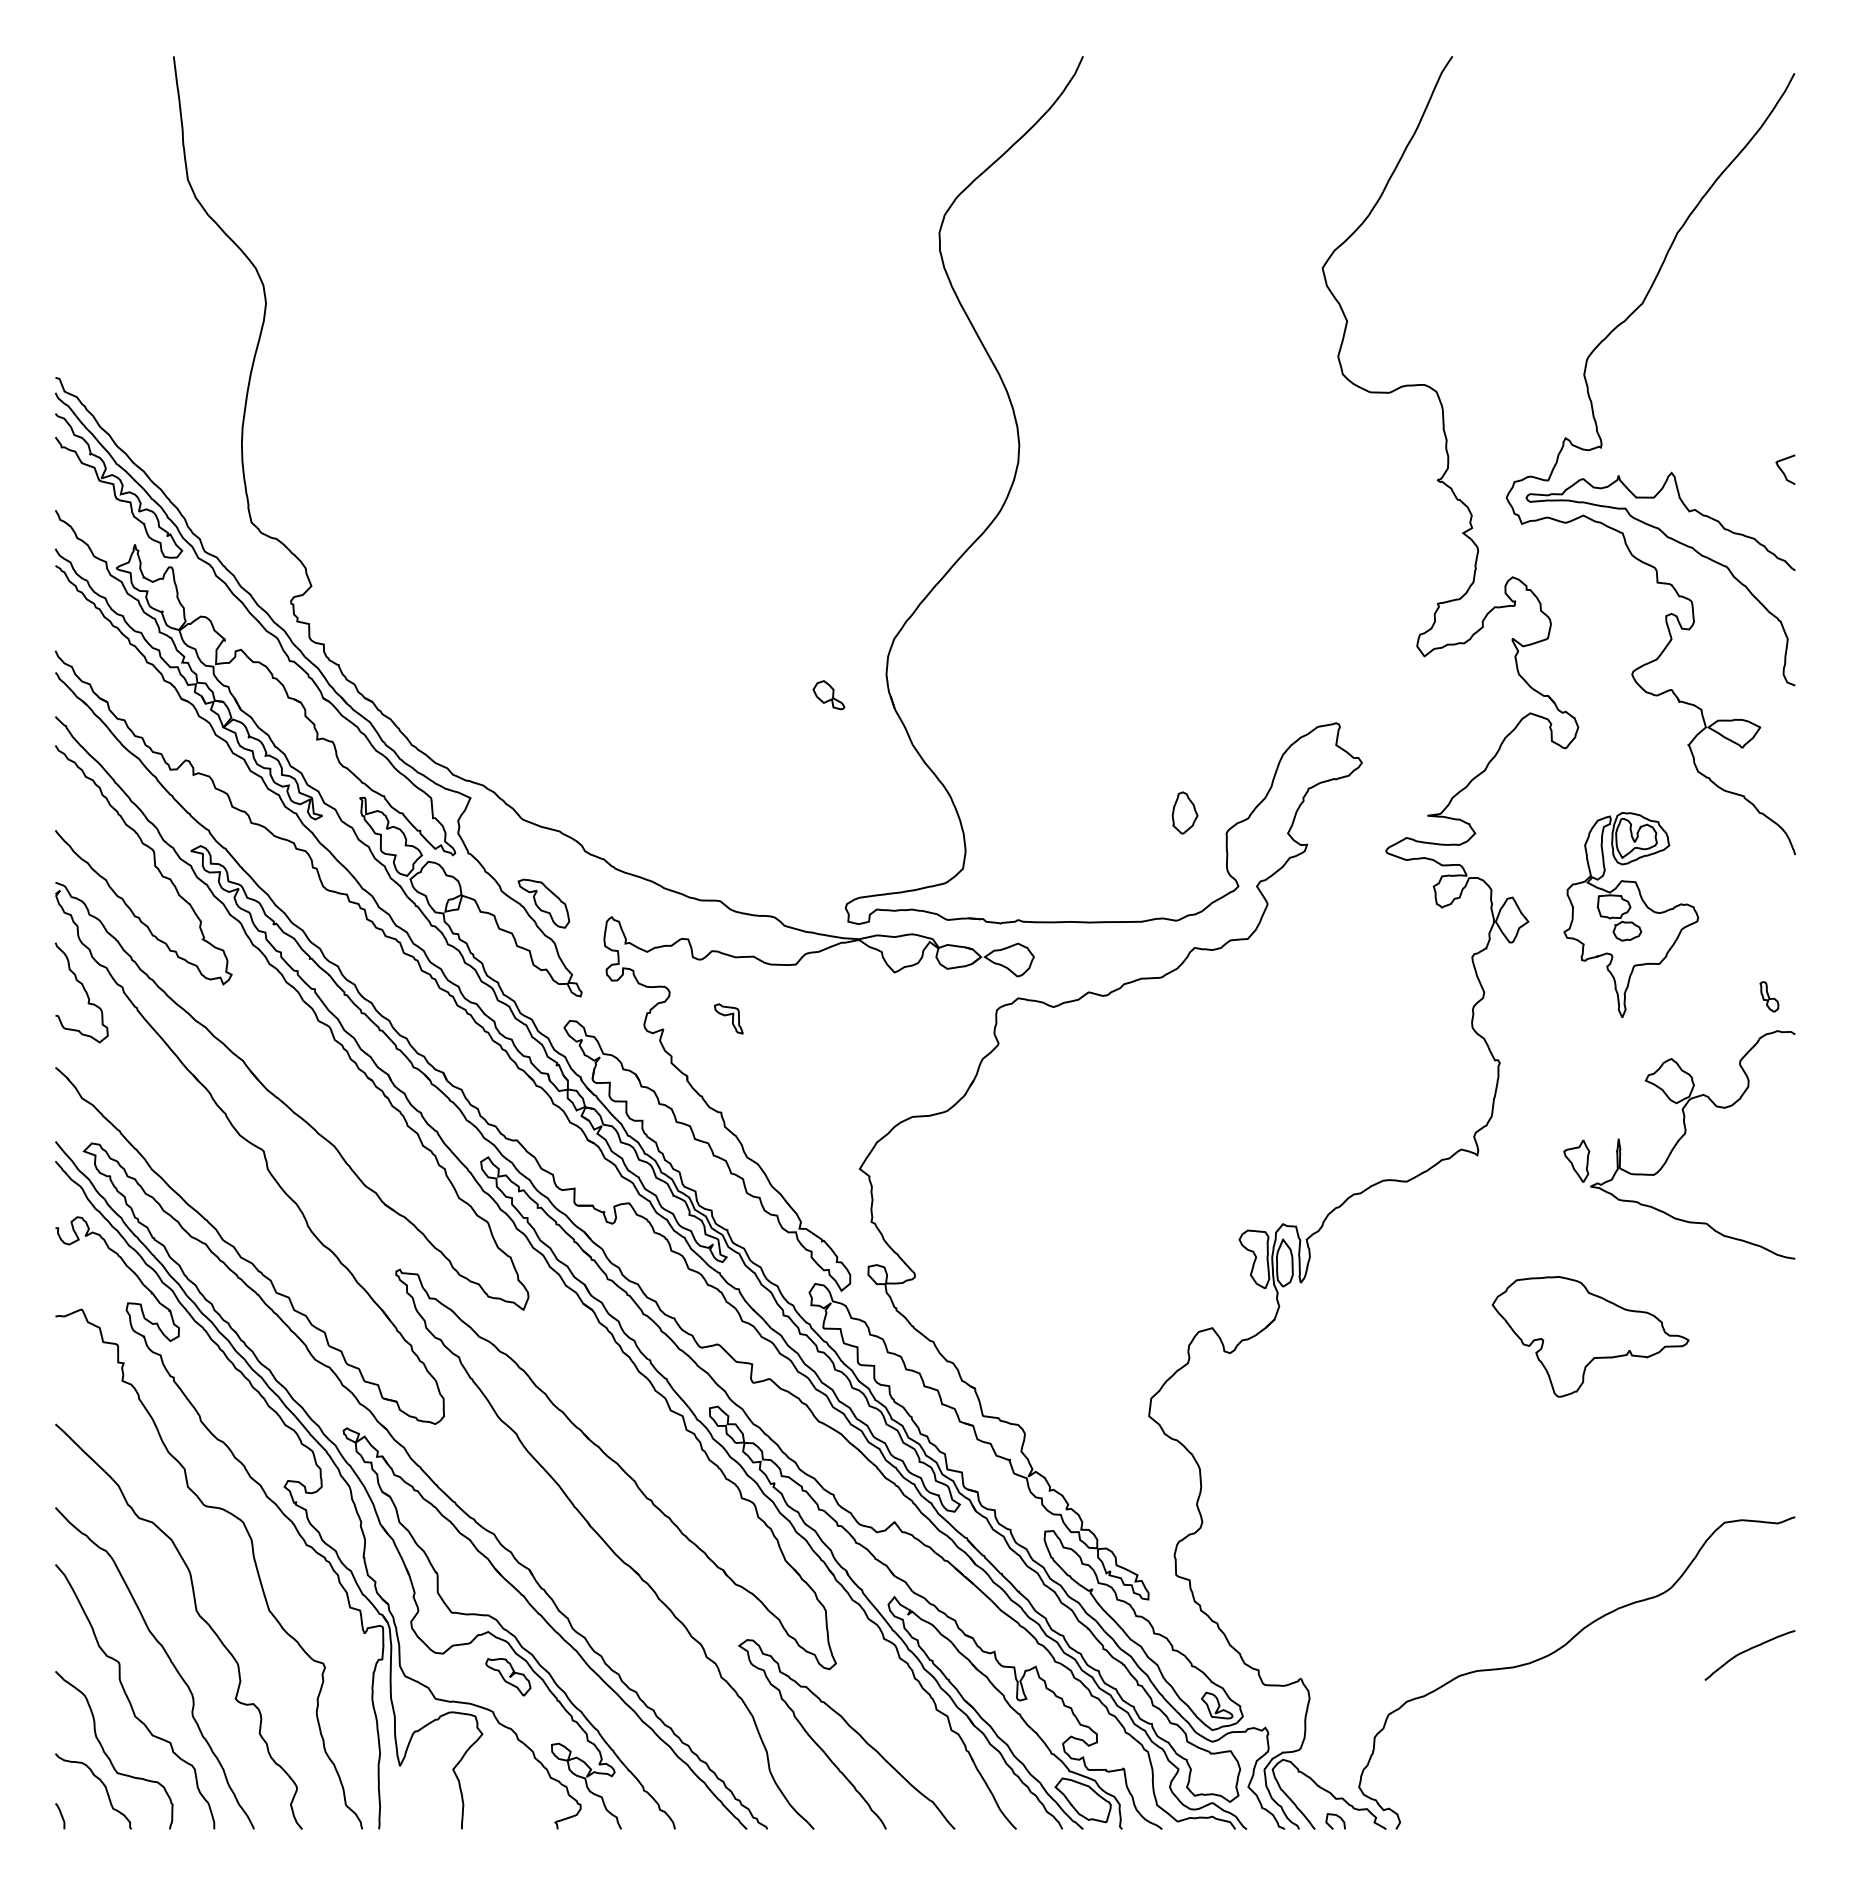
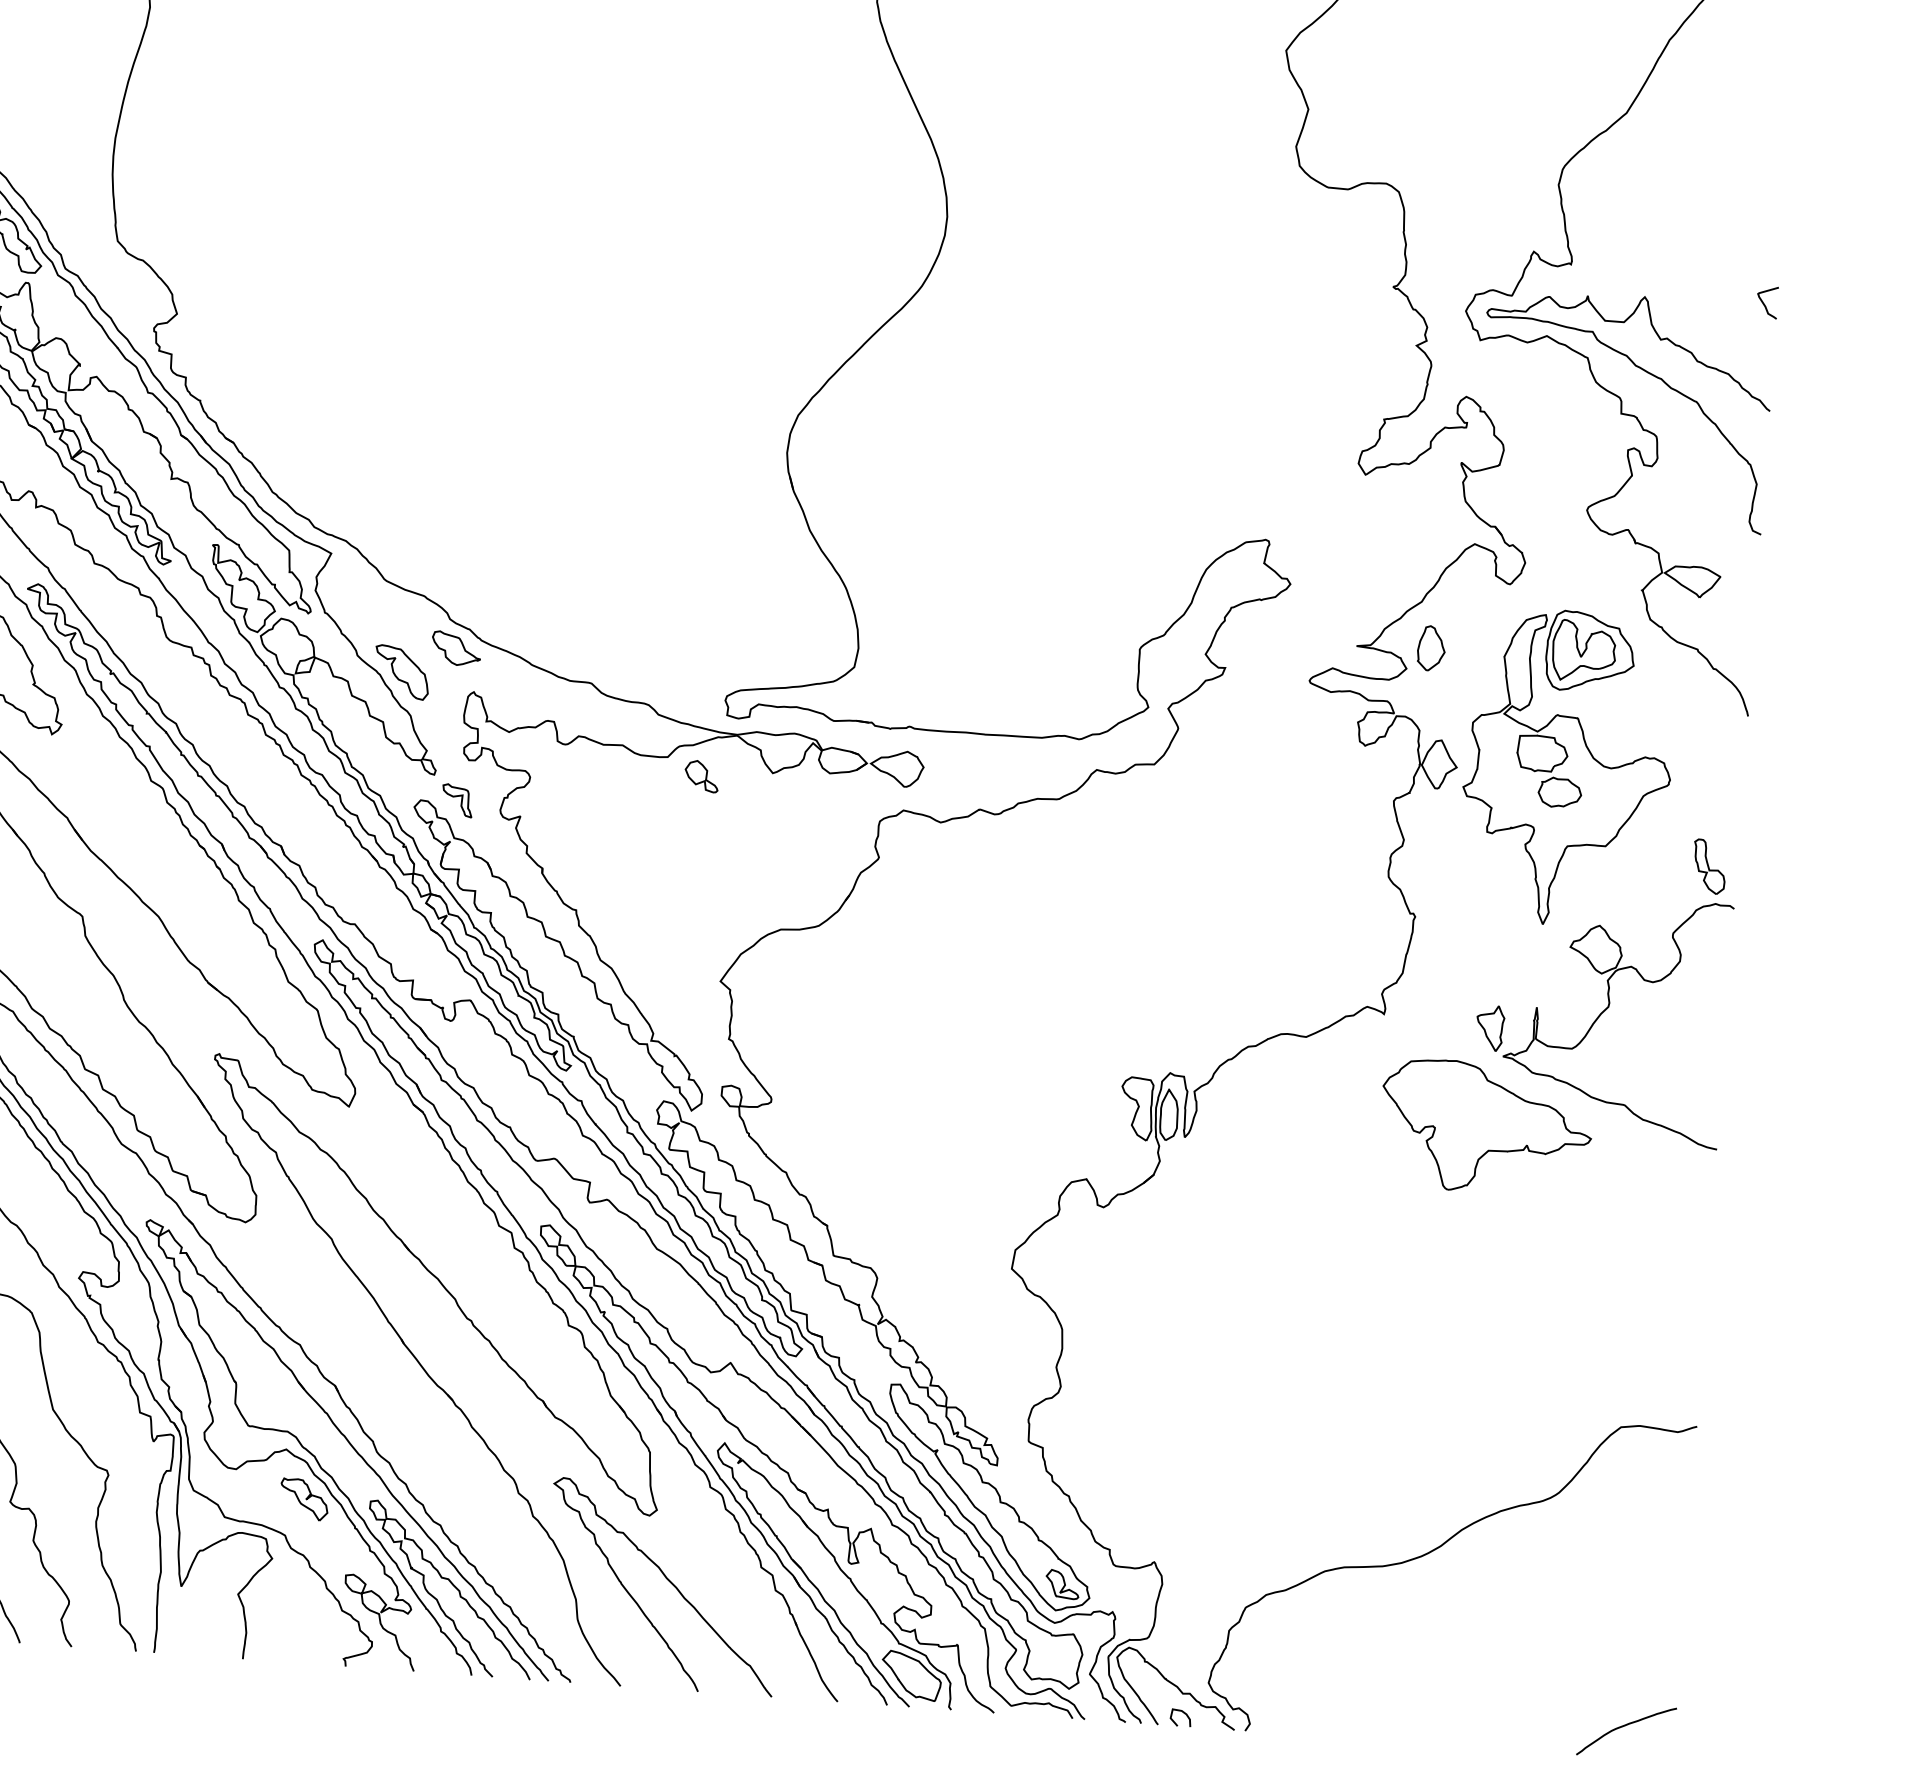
part: (828, 695) -> (701, 776), moved
part: (1184, 812) -> (1430, 647), moved
part: (592, 878) -> (456, 649), added
part: (1630, 914) -> (1566, 767), size x1.43
part: (1769, 996) -> (1709, 866), size x1.67
part: (728, 1018) -> (457, 800), moved
part: (1590, 1336) -> (1486, 1127), moved
curve: (1747, 1651) -> (1624, 1727), moved
curve: (651, 1747) -> (452, 1585), added

